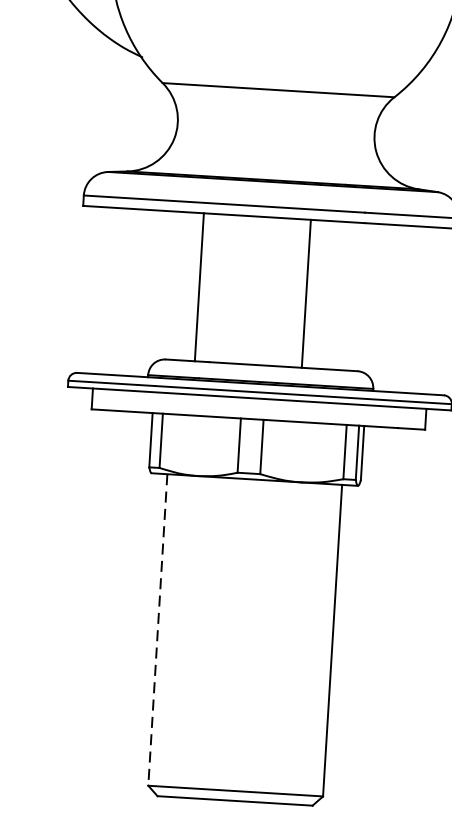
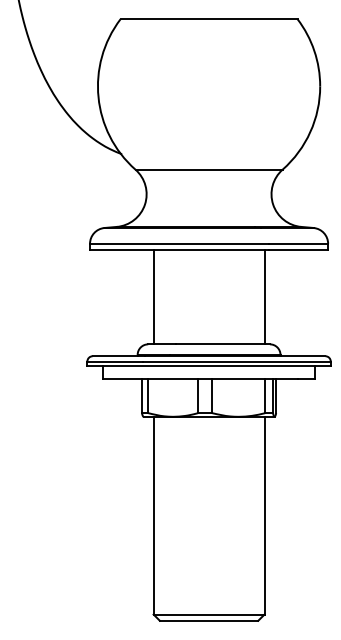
line: (199, 287) -> (153, 297), moved
line: (306, 294) -> (264, 297), moved
line: (157, 629) -> (153, 515), dashed -> solid

